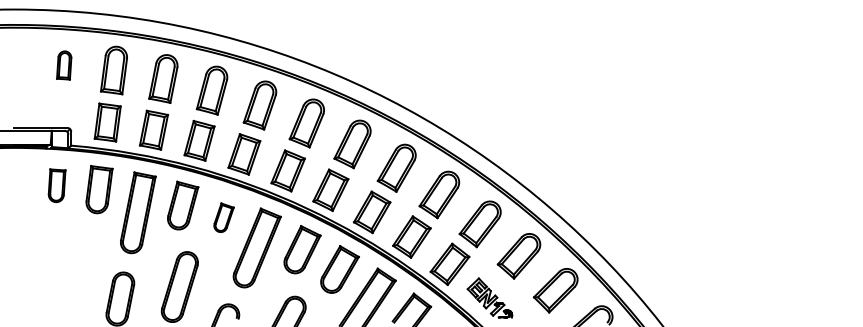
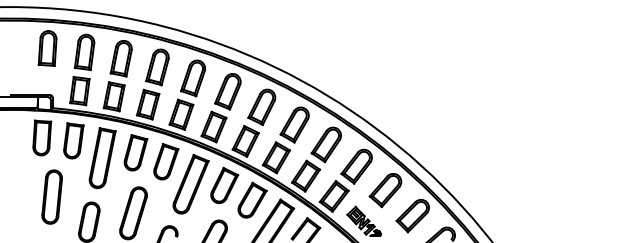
part: (64, 65) -> (47, 48), size x1.67
part: (57, 185) -> (42, 137), size x1.43
part: (224, 217) -> (166, 161), size x1.67
part: (69, 264) -> (51, 196), added

